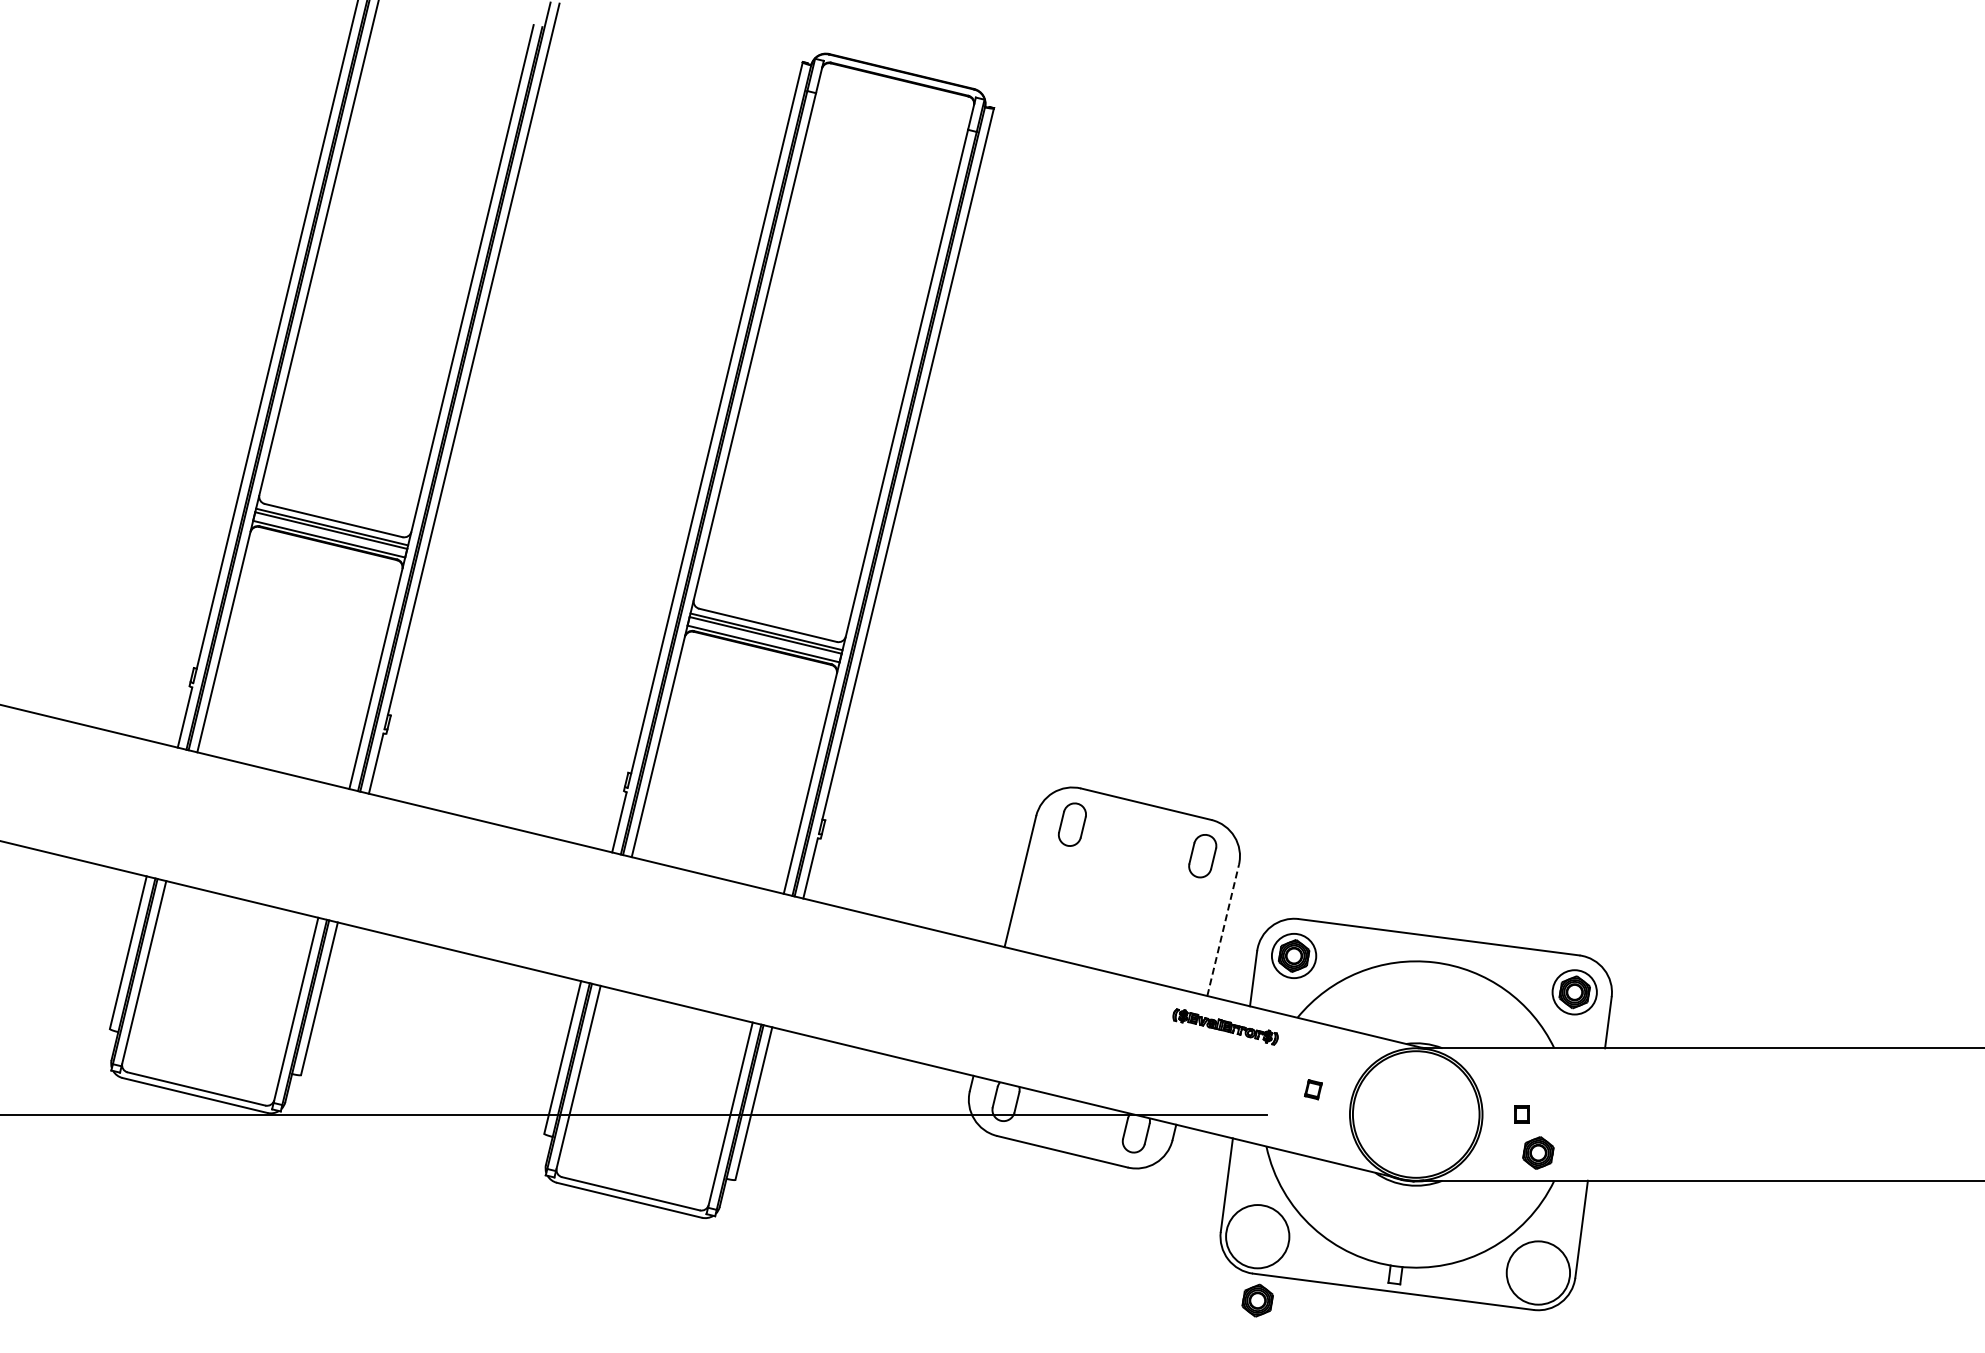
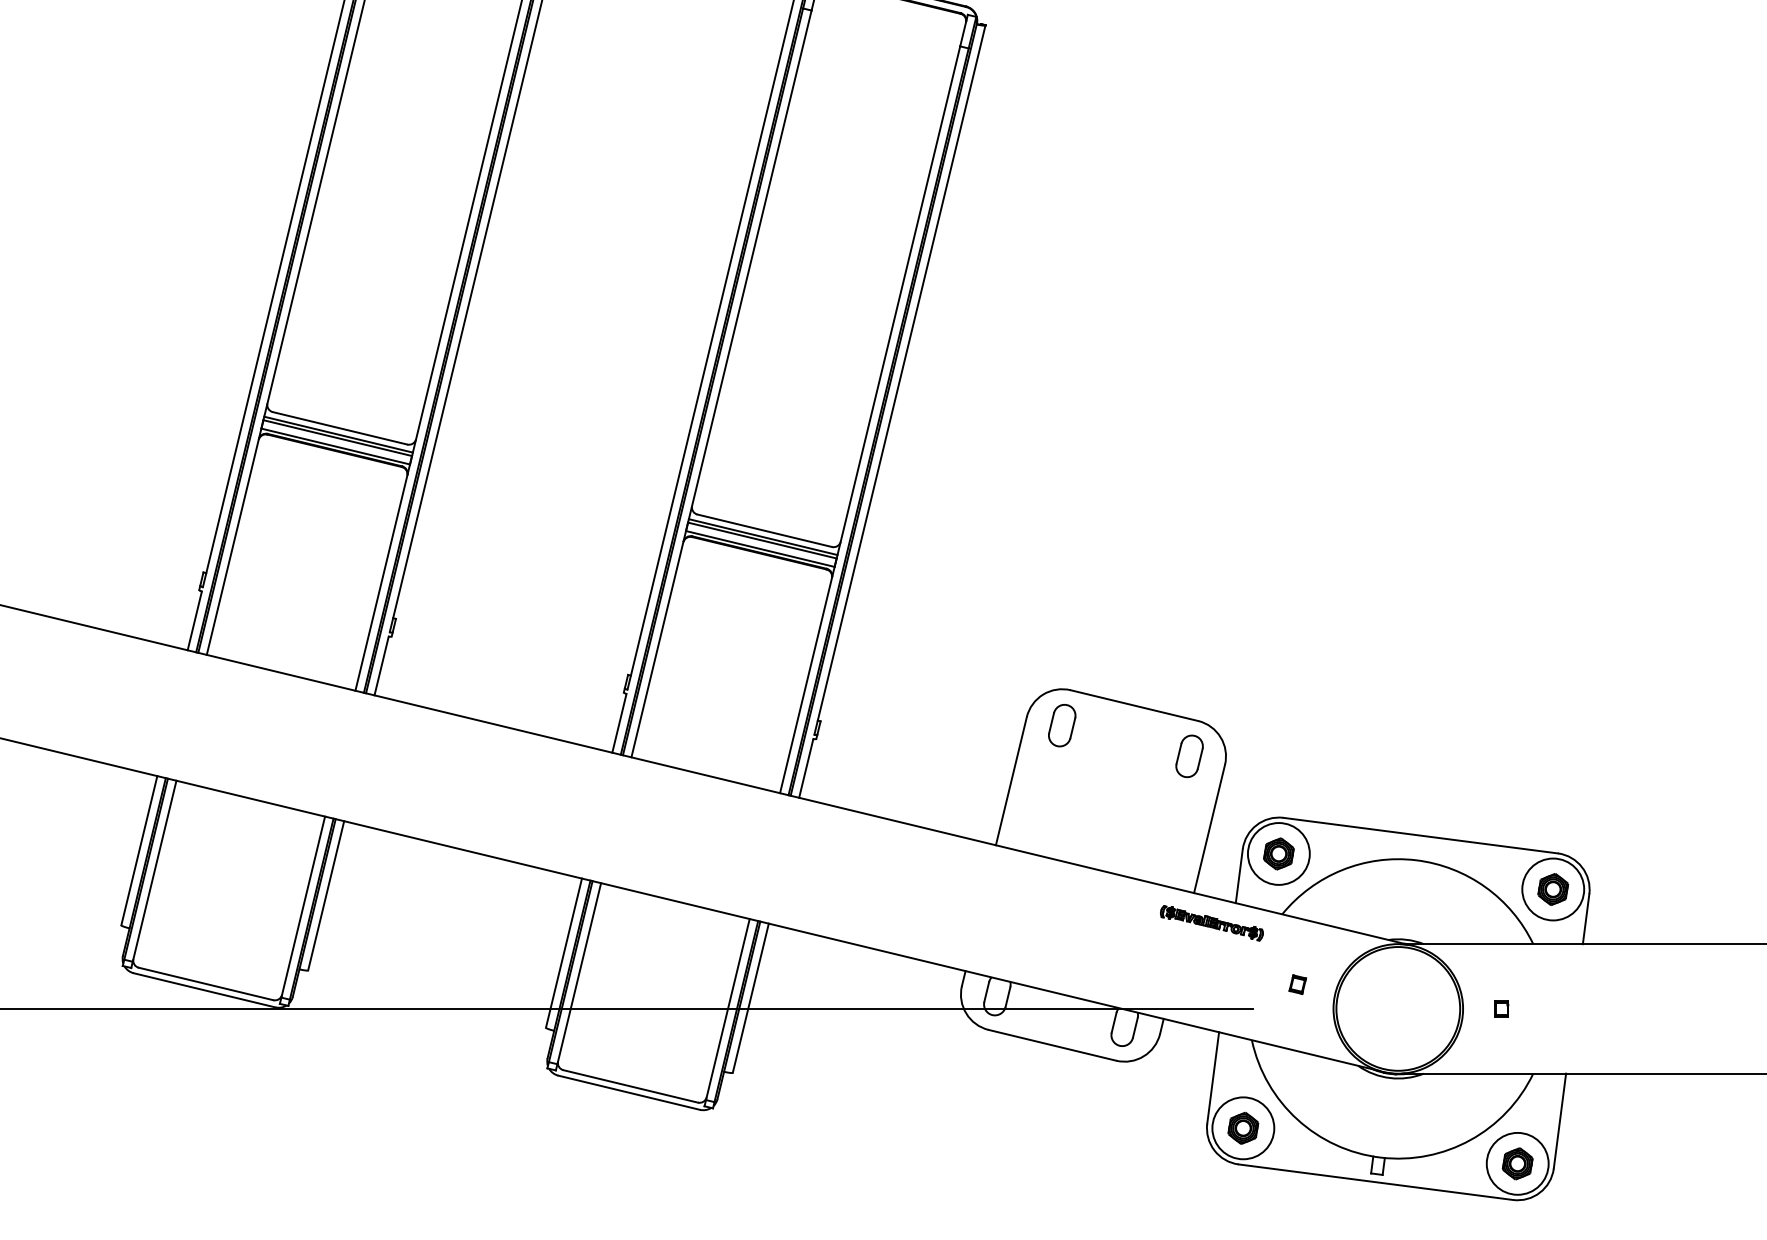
line: (1223, 929) -> (1209, 828), dashed -> solid
circle: (1293, 955) -> (1278, 853), size x1.43
circle: (1574, 992) -> (1552, 889), size x1.43
part: (1538, 1152) -> (1517, 1163), moved
part: (1257, 1300) -> (1243, 1128), moved

